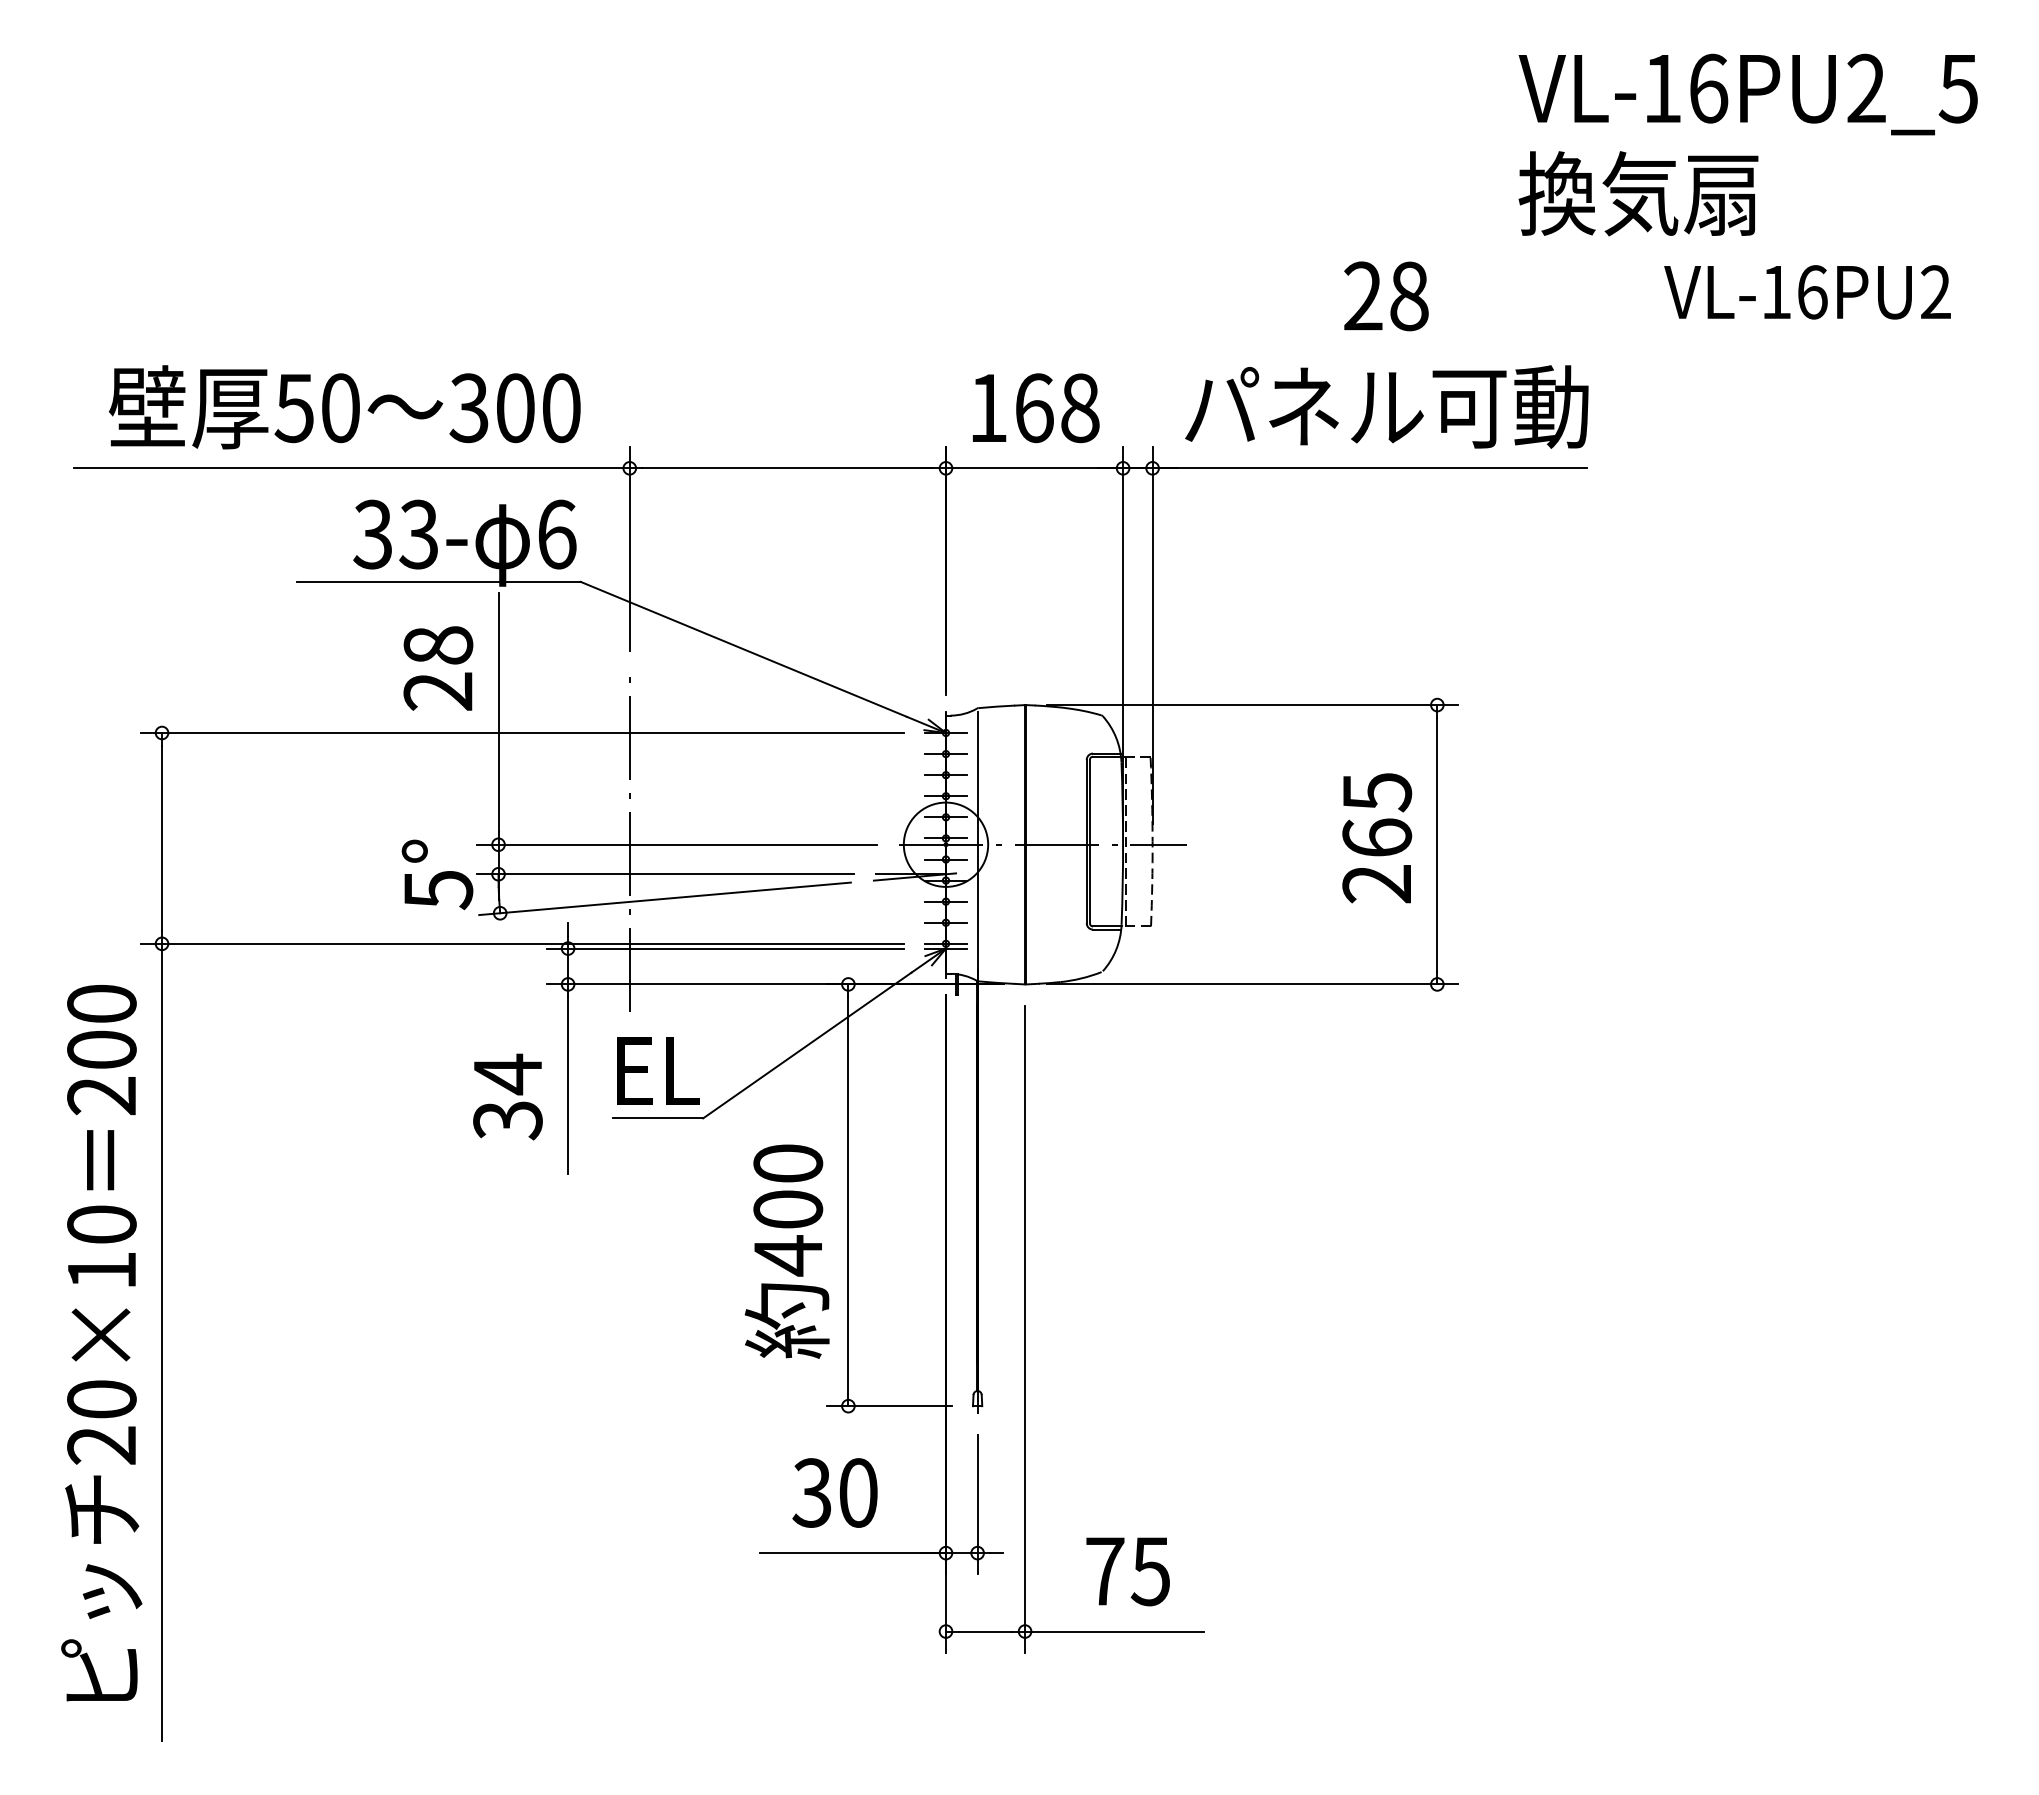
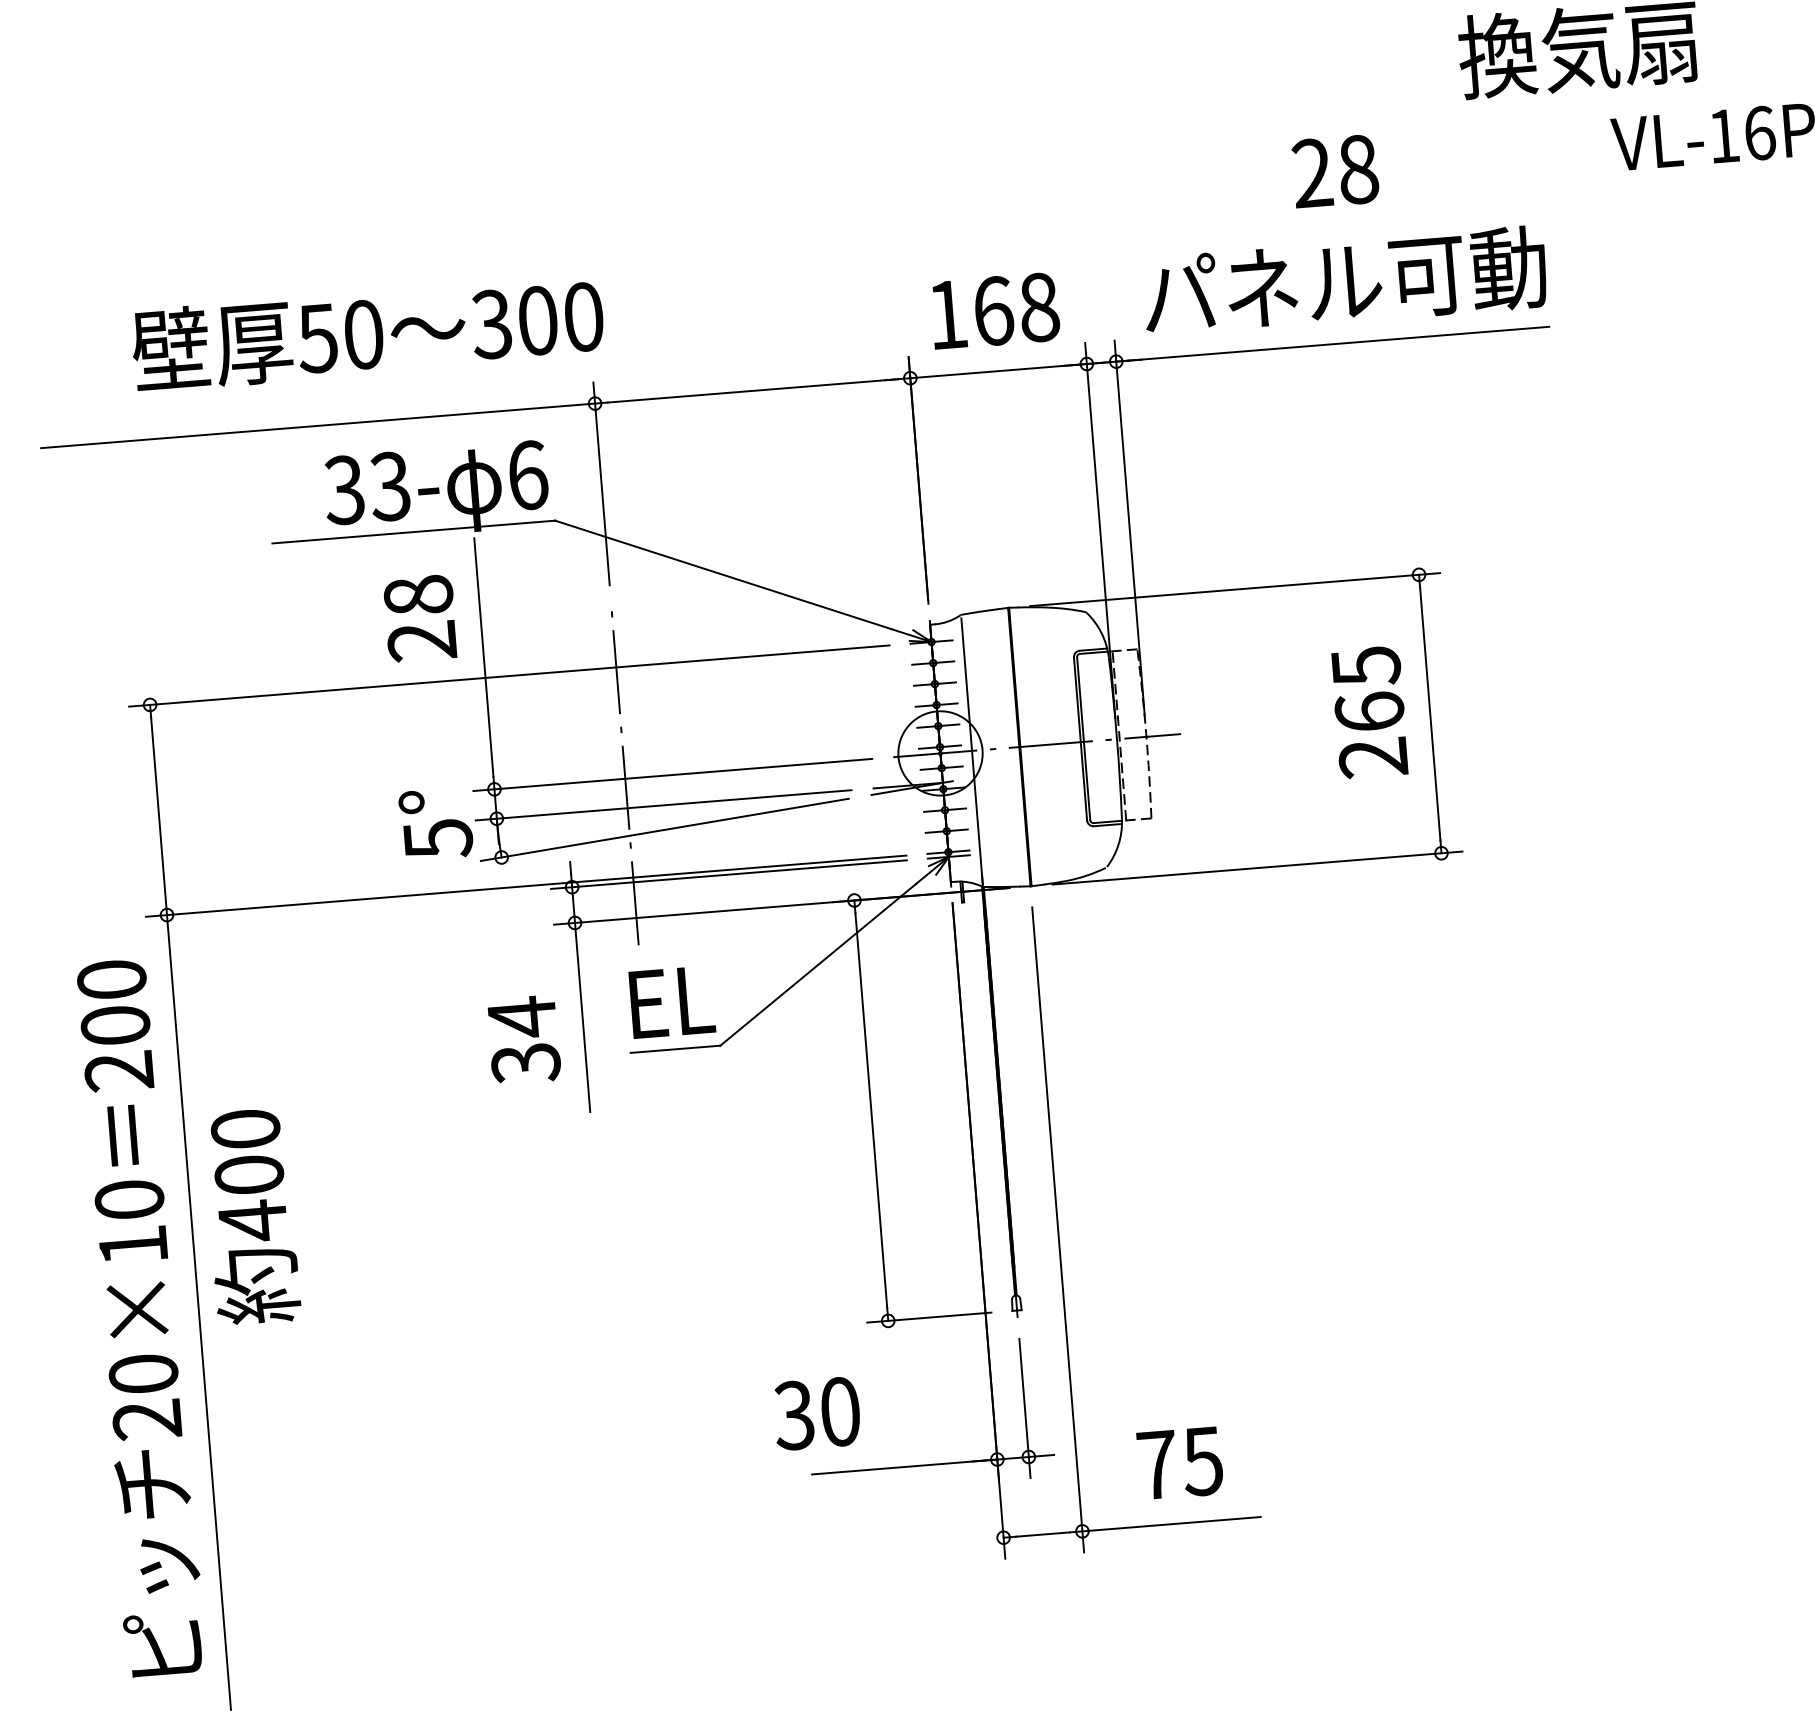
text: (344, 407) -> (367, 333), moved
text: (786, 1251) -> (250, 1216), moved
text: (834, 1492) -> (816, 1413), moved

